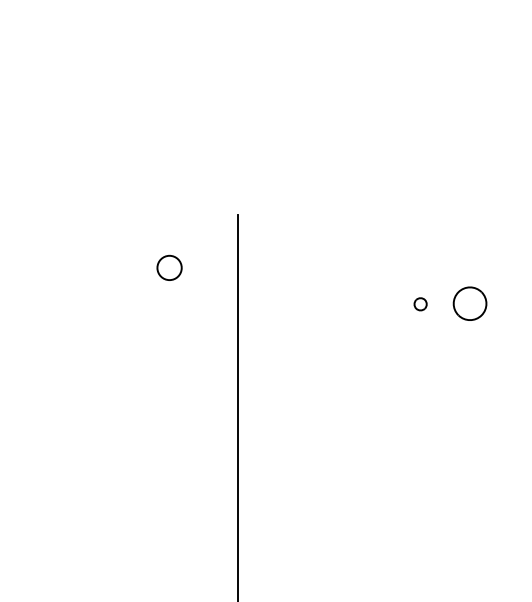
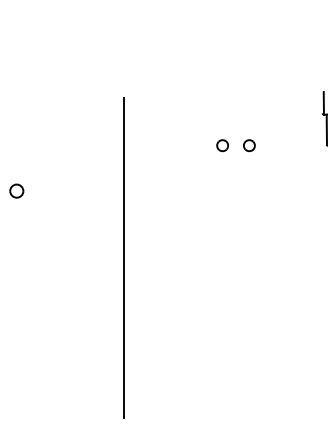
part: (169, 266) -> (16, 190), moved
part: (420, 303) -> (222, 145), size x1.67
part: (470, 303) -> (249, 145), size x0.62

